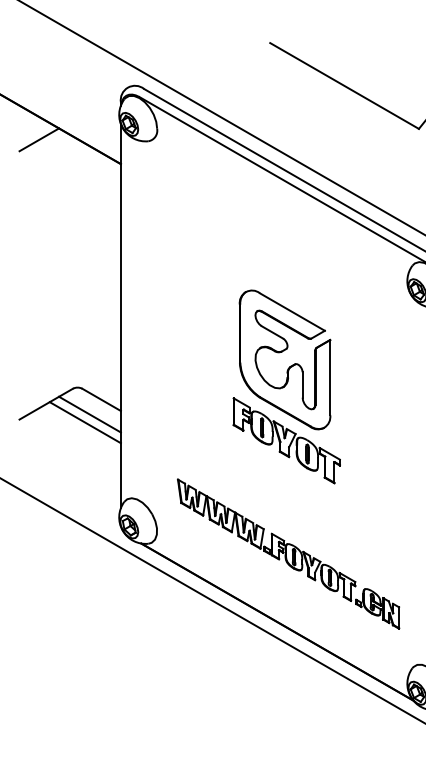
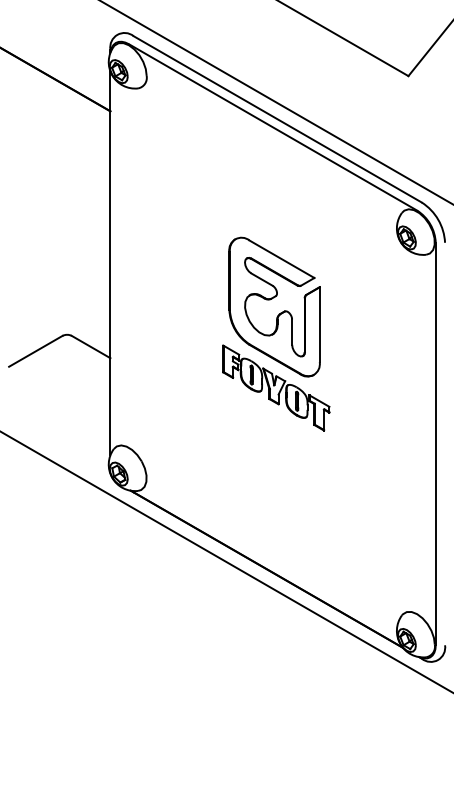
line: (38, 139) -> (28, 86), removed
line: (89, 414) -> (79, 361), removed
line: (84, 422) -> (74, 369), removed
part: (287, 553) -> (277, 500), removed

